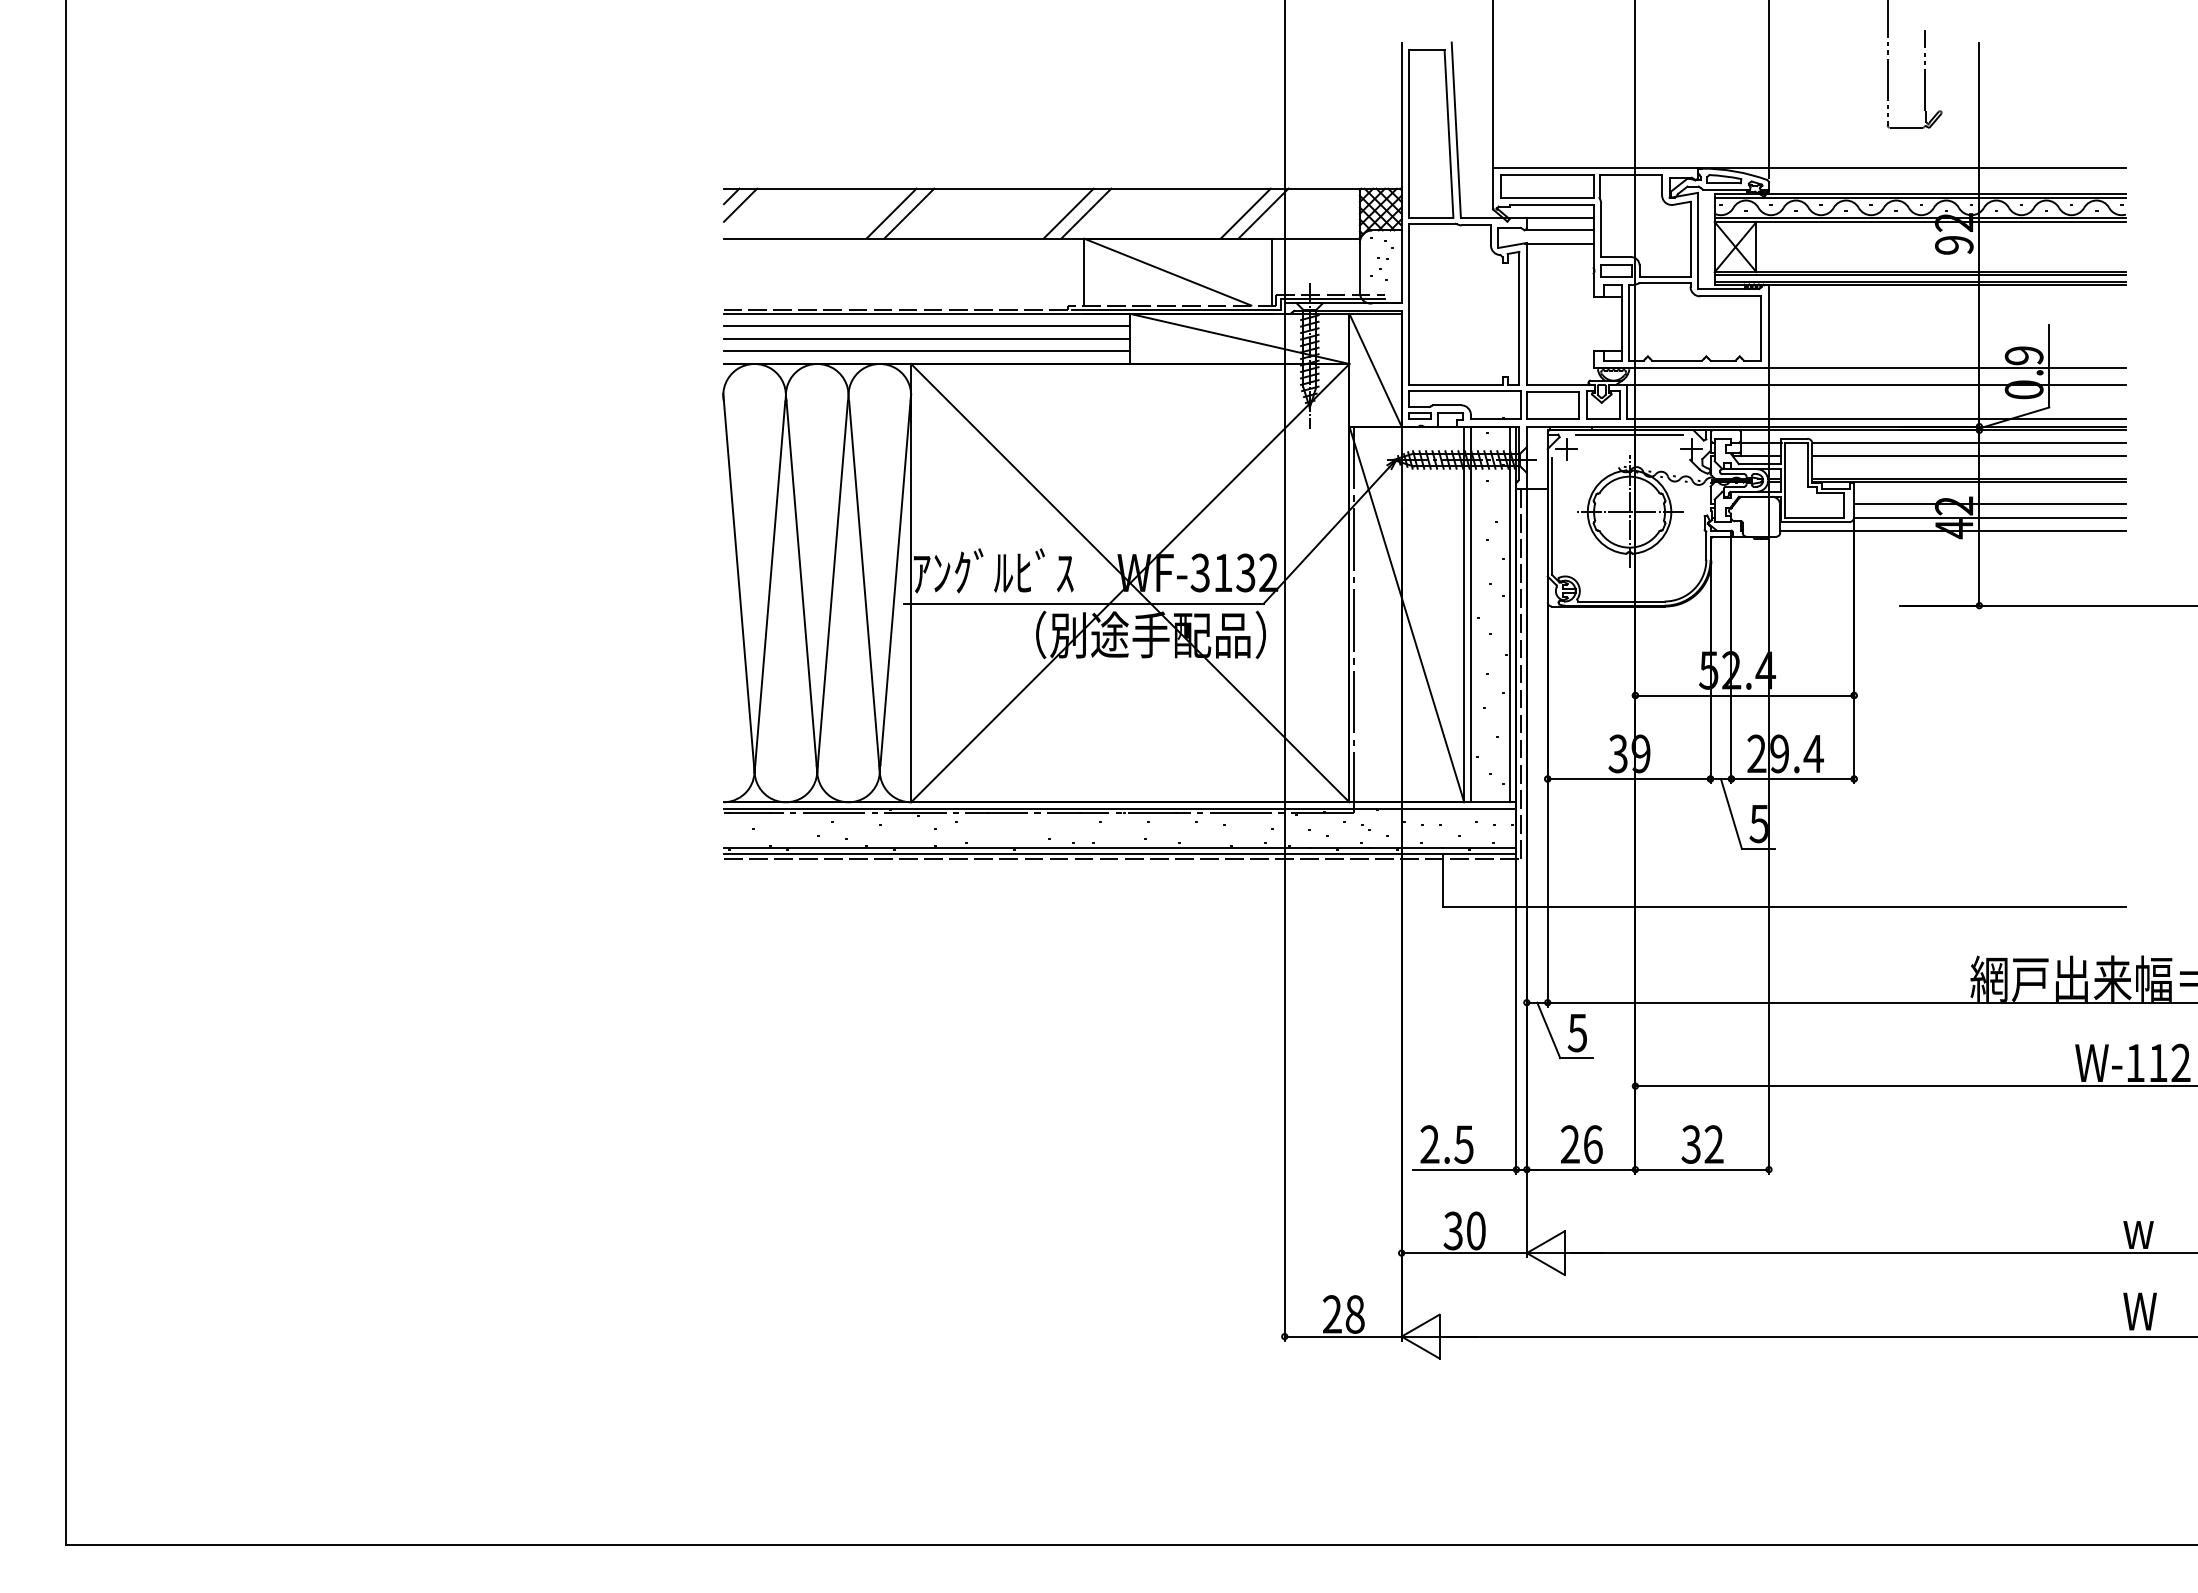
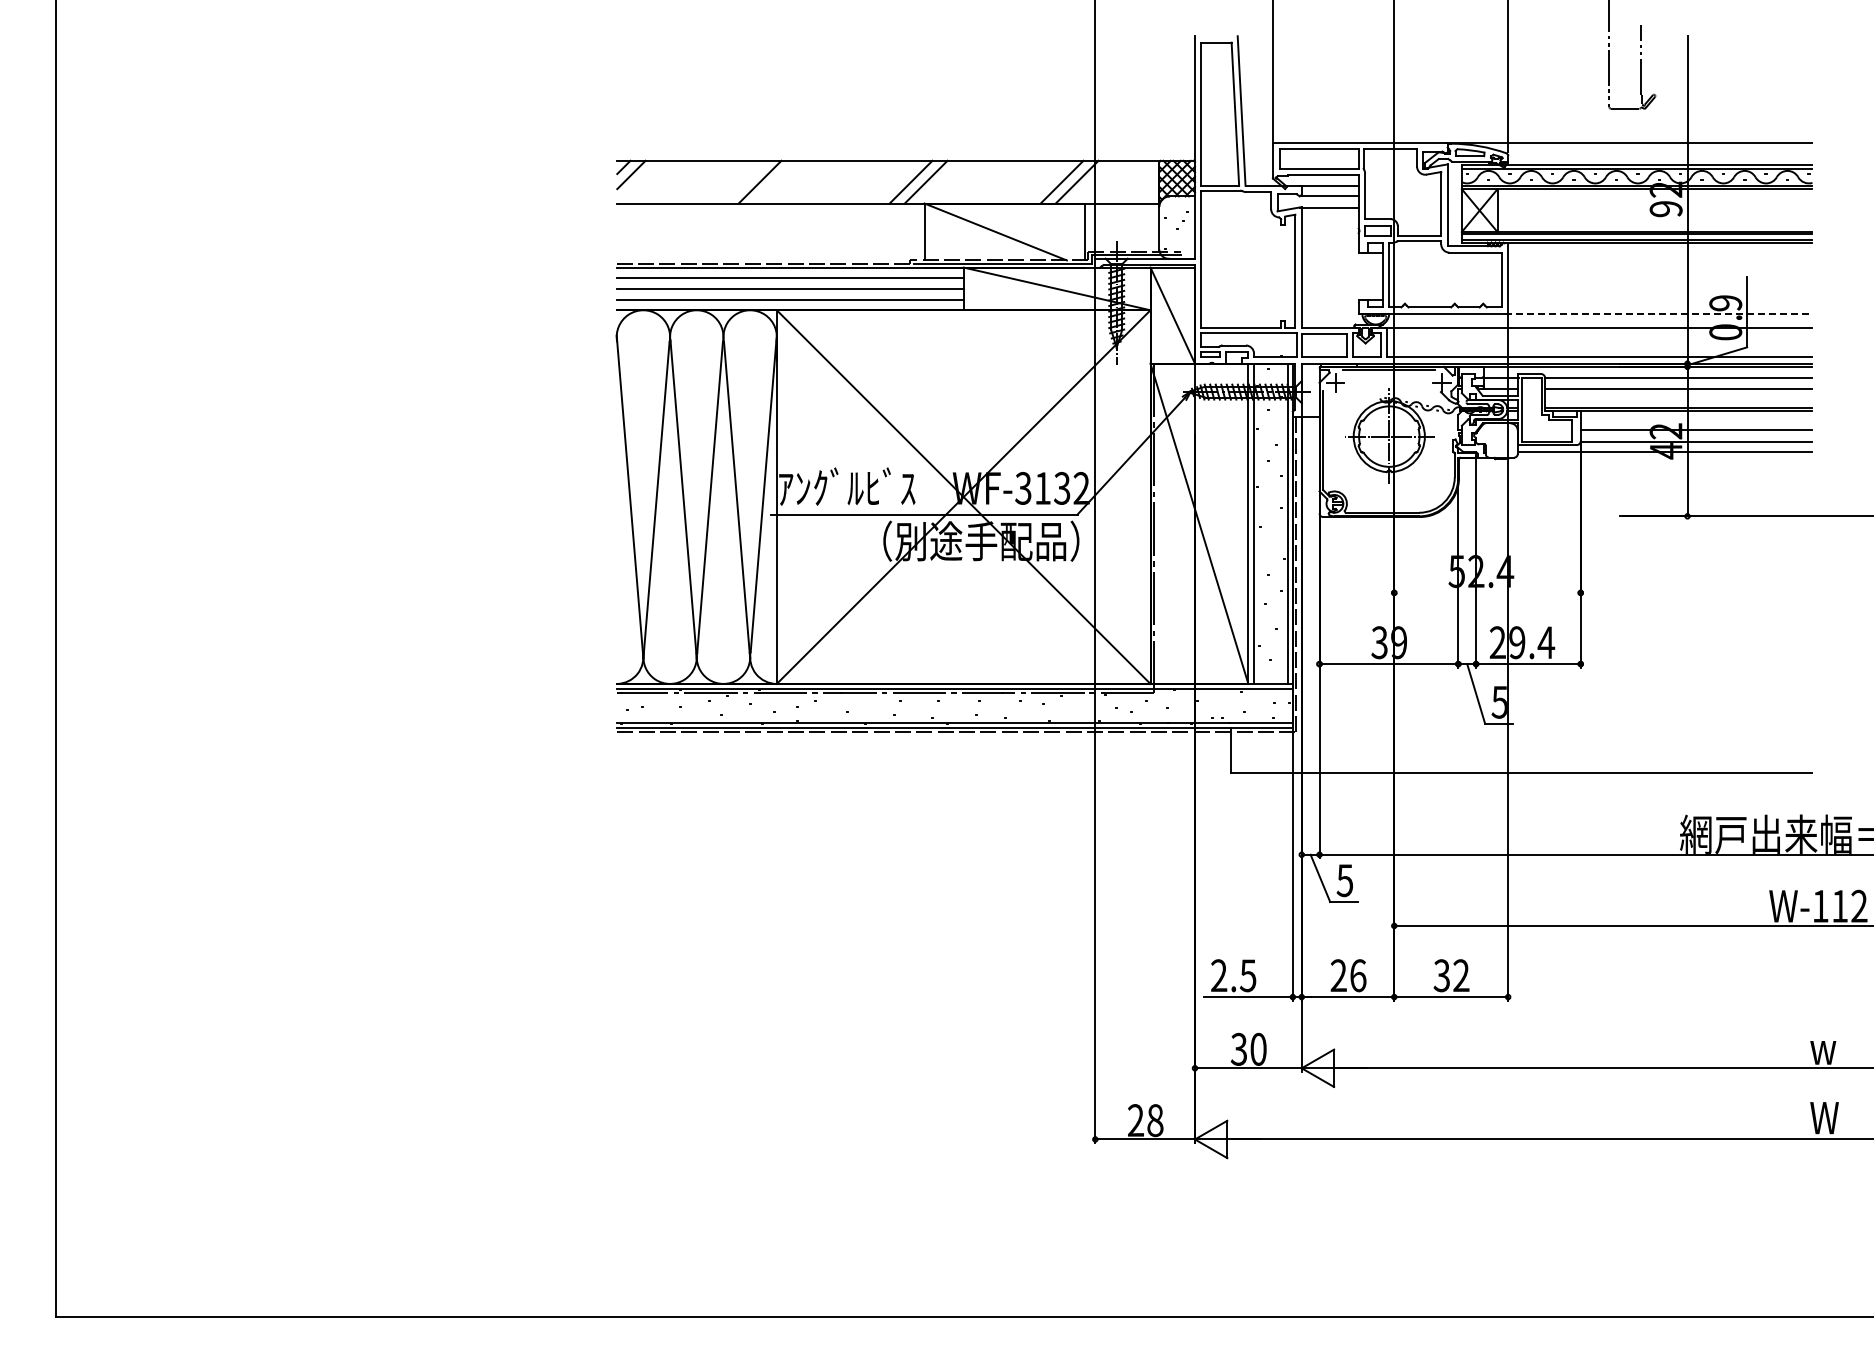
line: (908, 212) -> (774, 181), removed
line: (1945, 367) -> (1658, 313), solid -> dashed
line: (1744, 695) -> (1487, 592), removed

